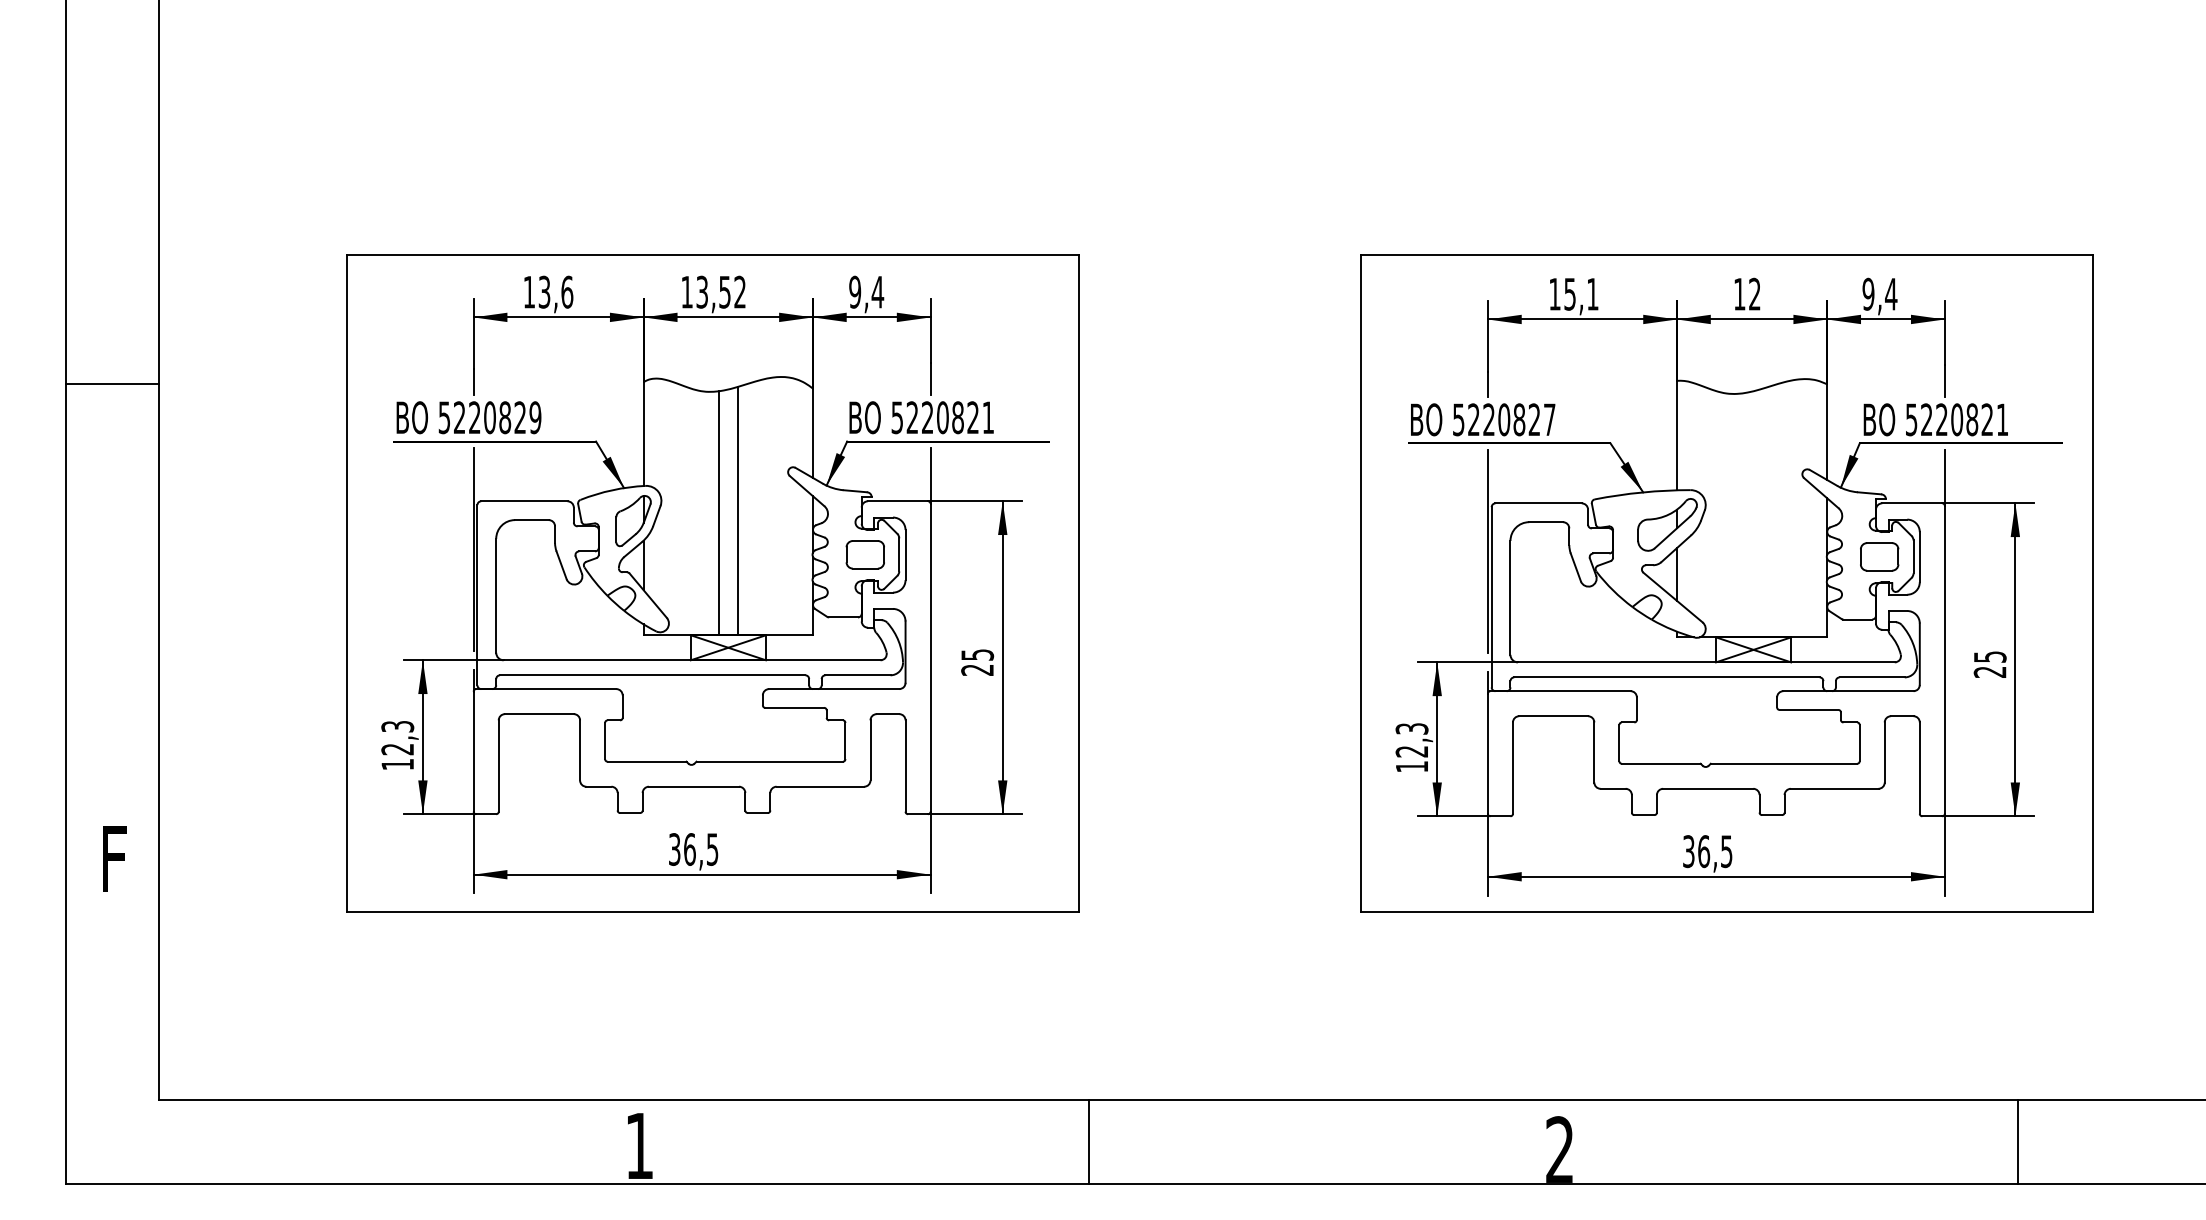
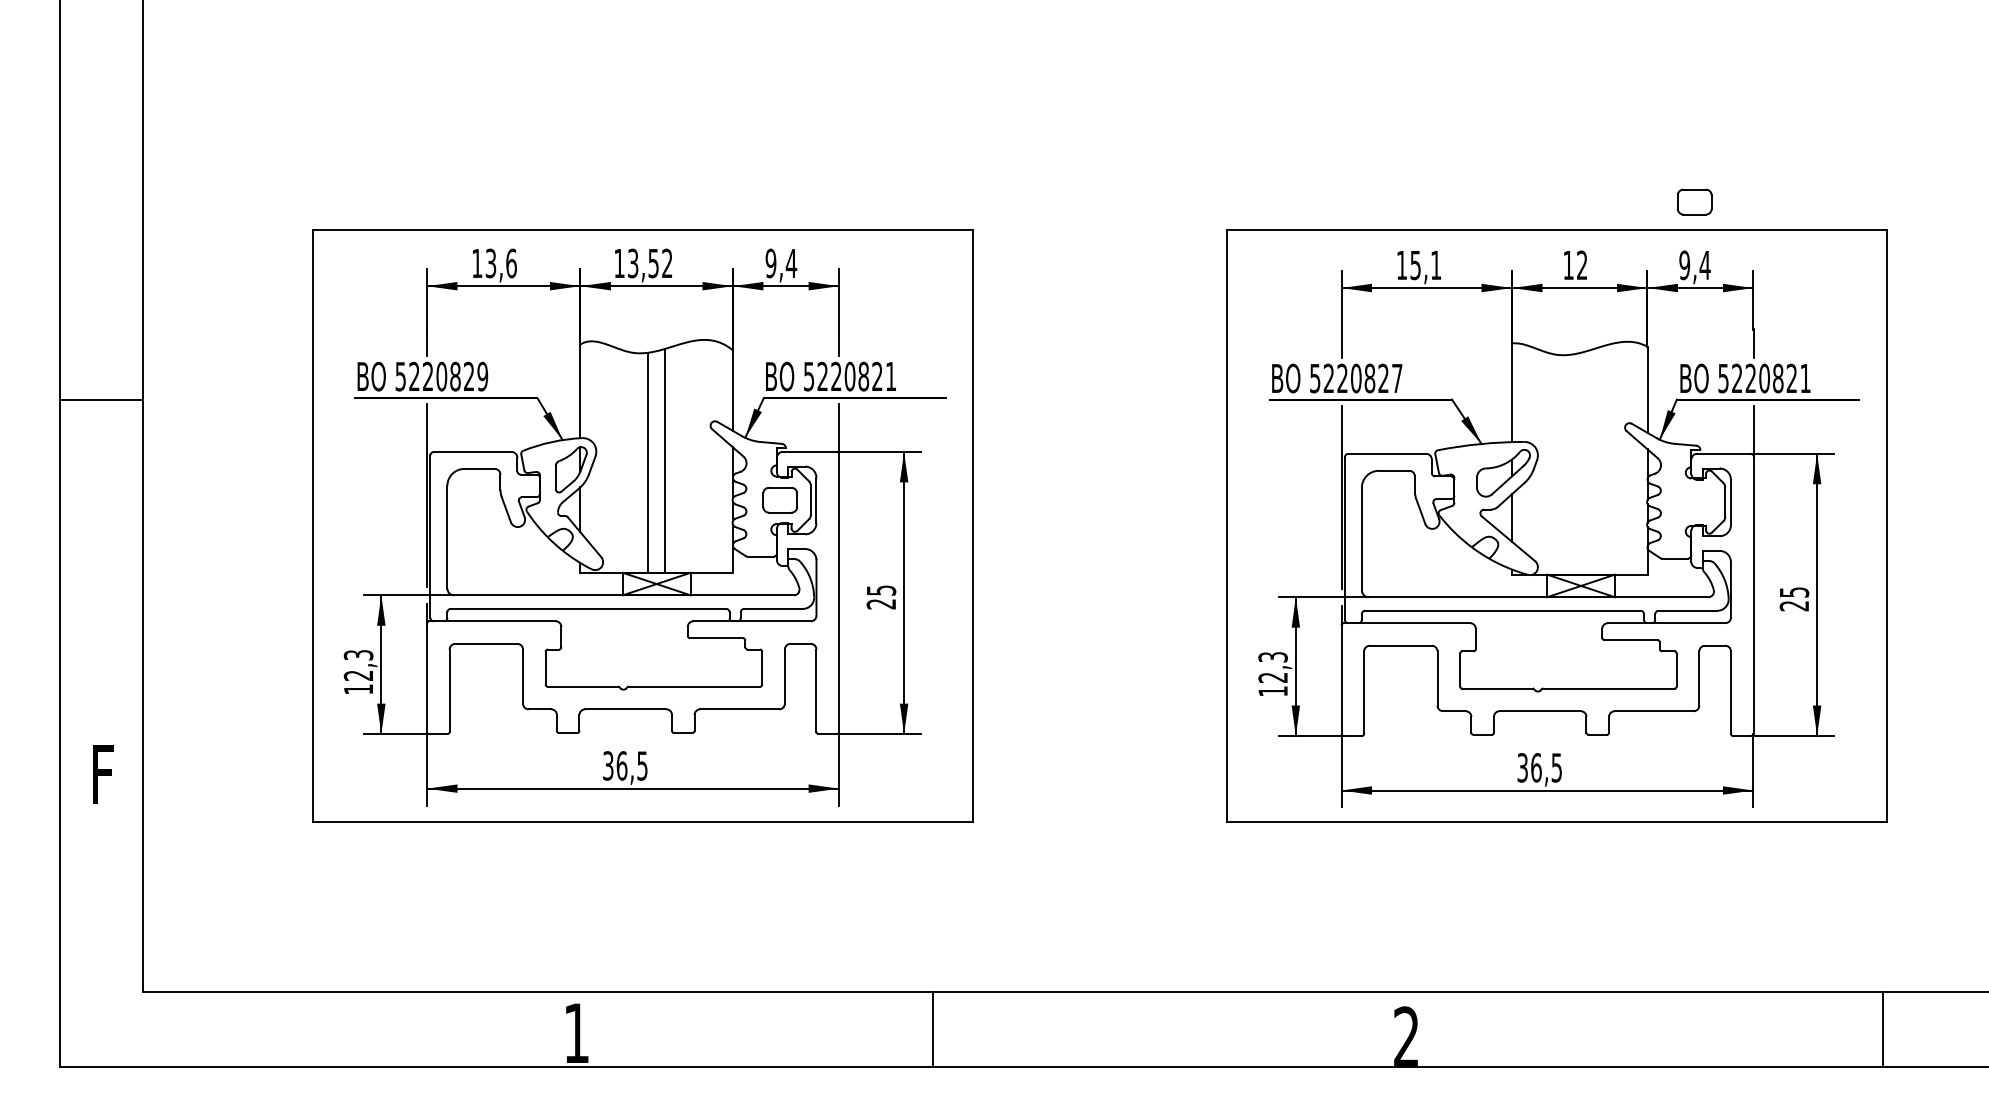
line: (112, 384) -> (101, 400), moved
part: (1879, 556) -> (1694, 201), moved
line: (1088, 1141) -> (933, 1029), moved
line: (2018, 1141) -> (1882, 1029), moved

